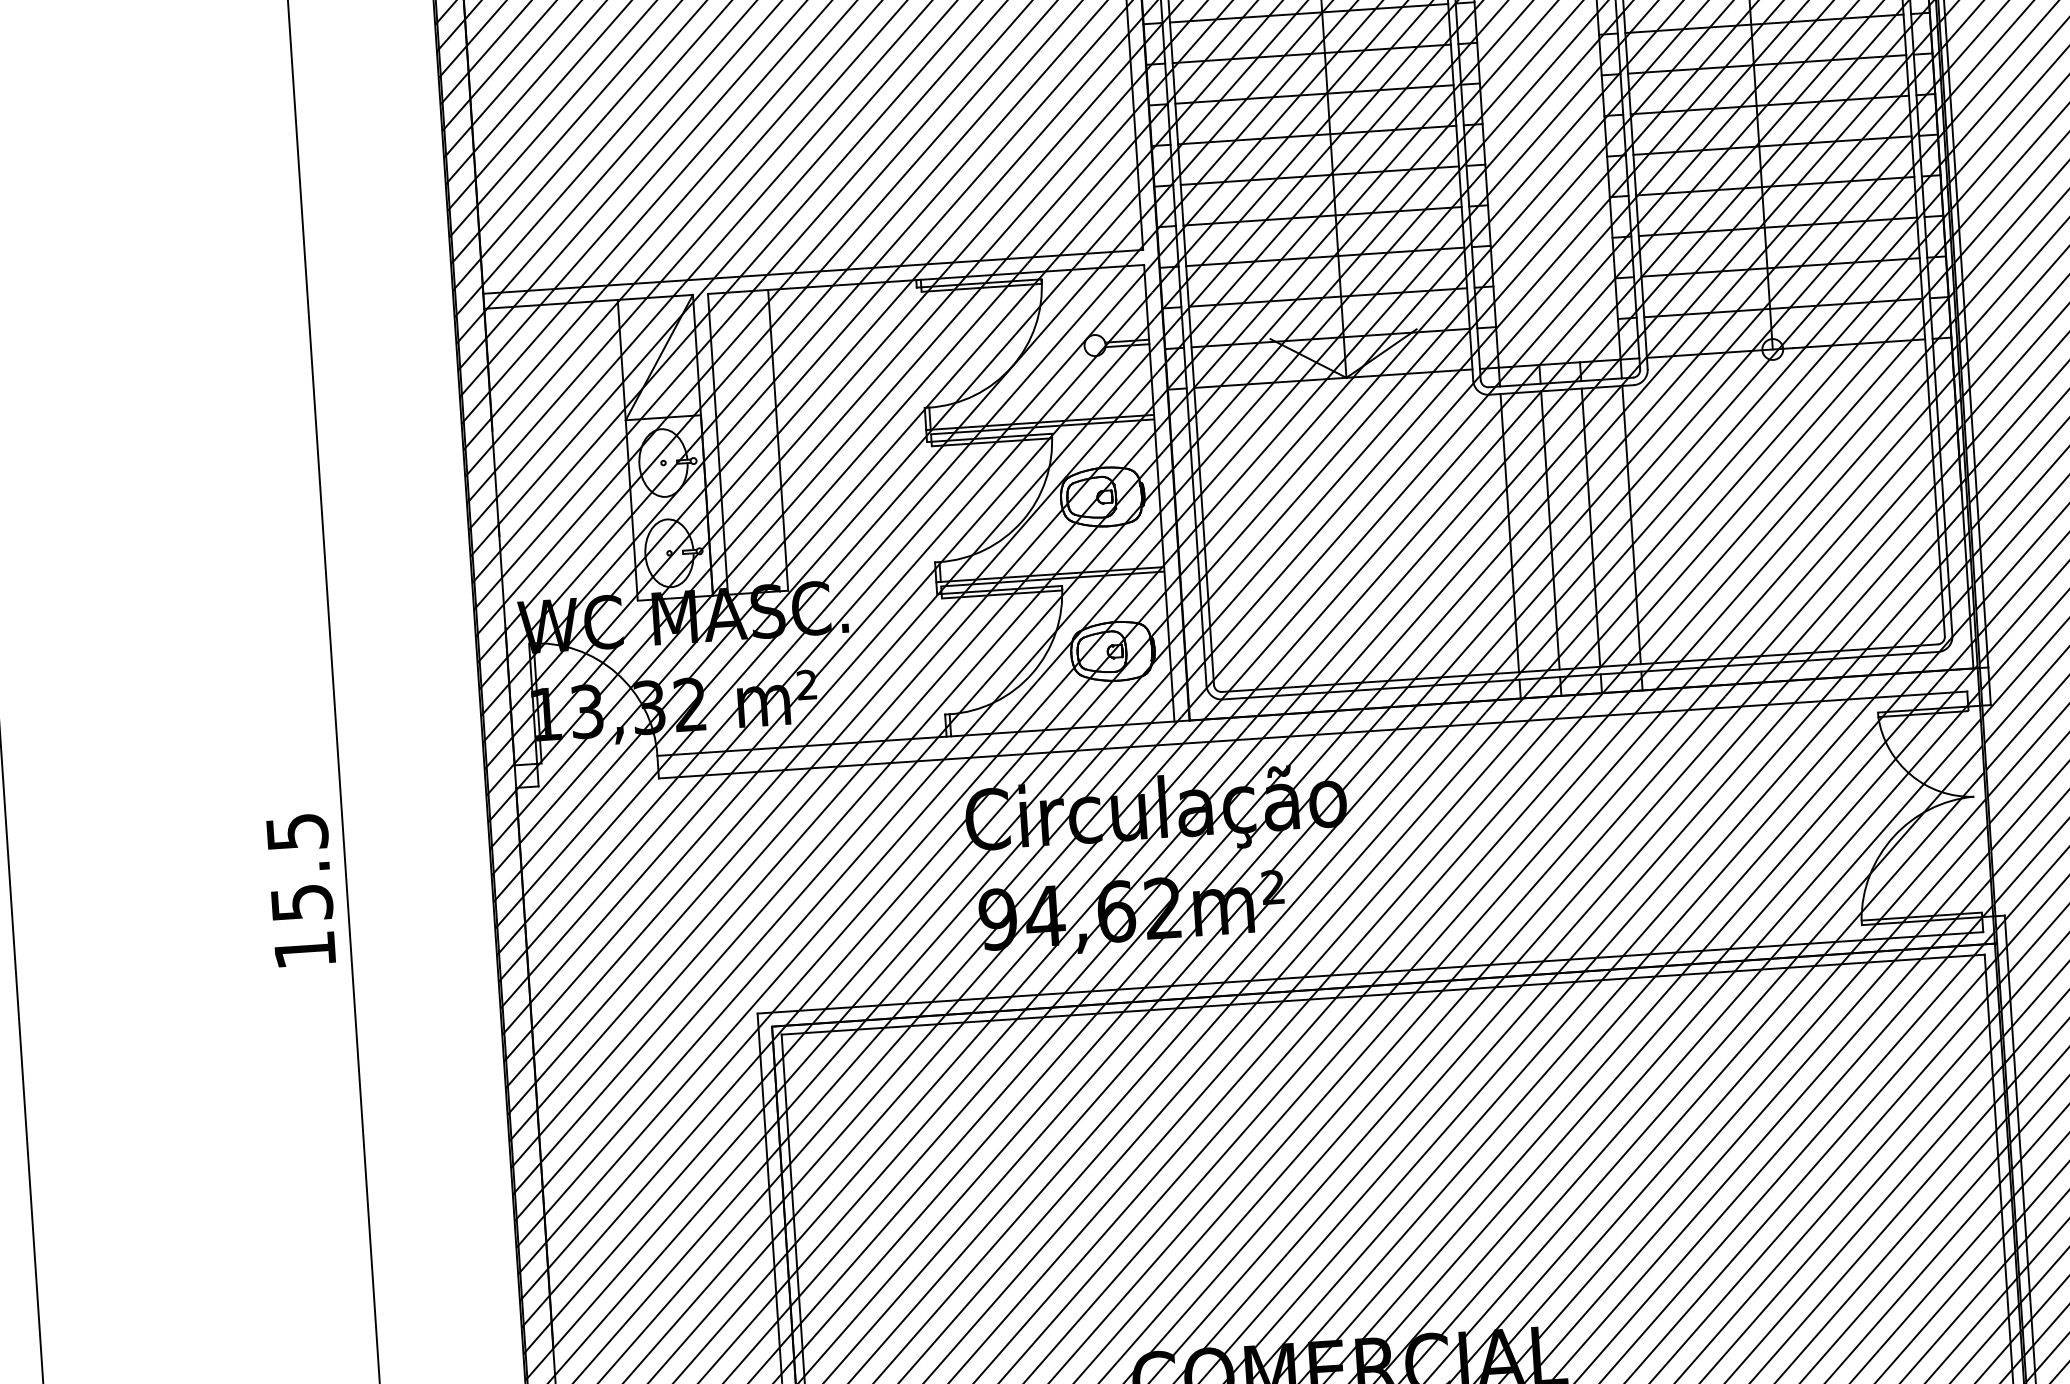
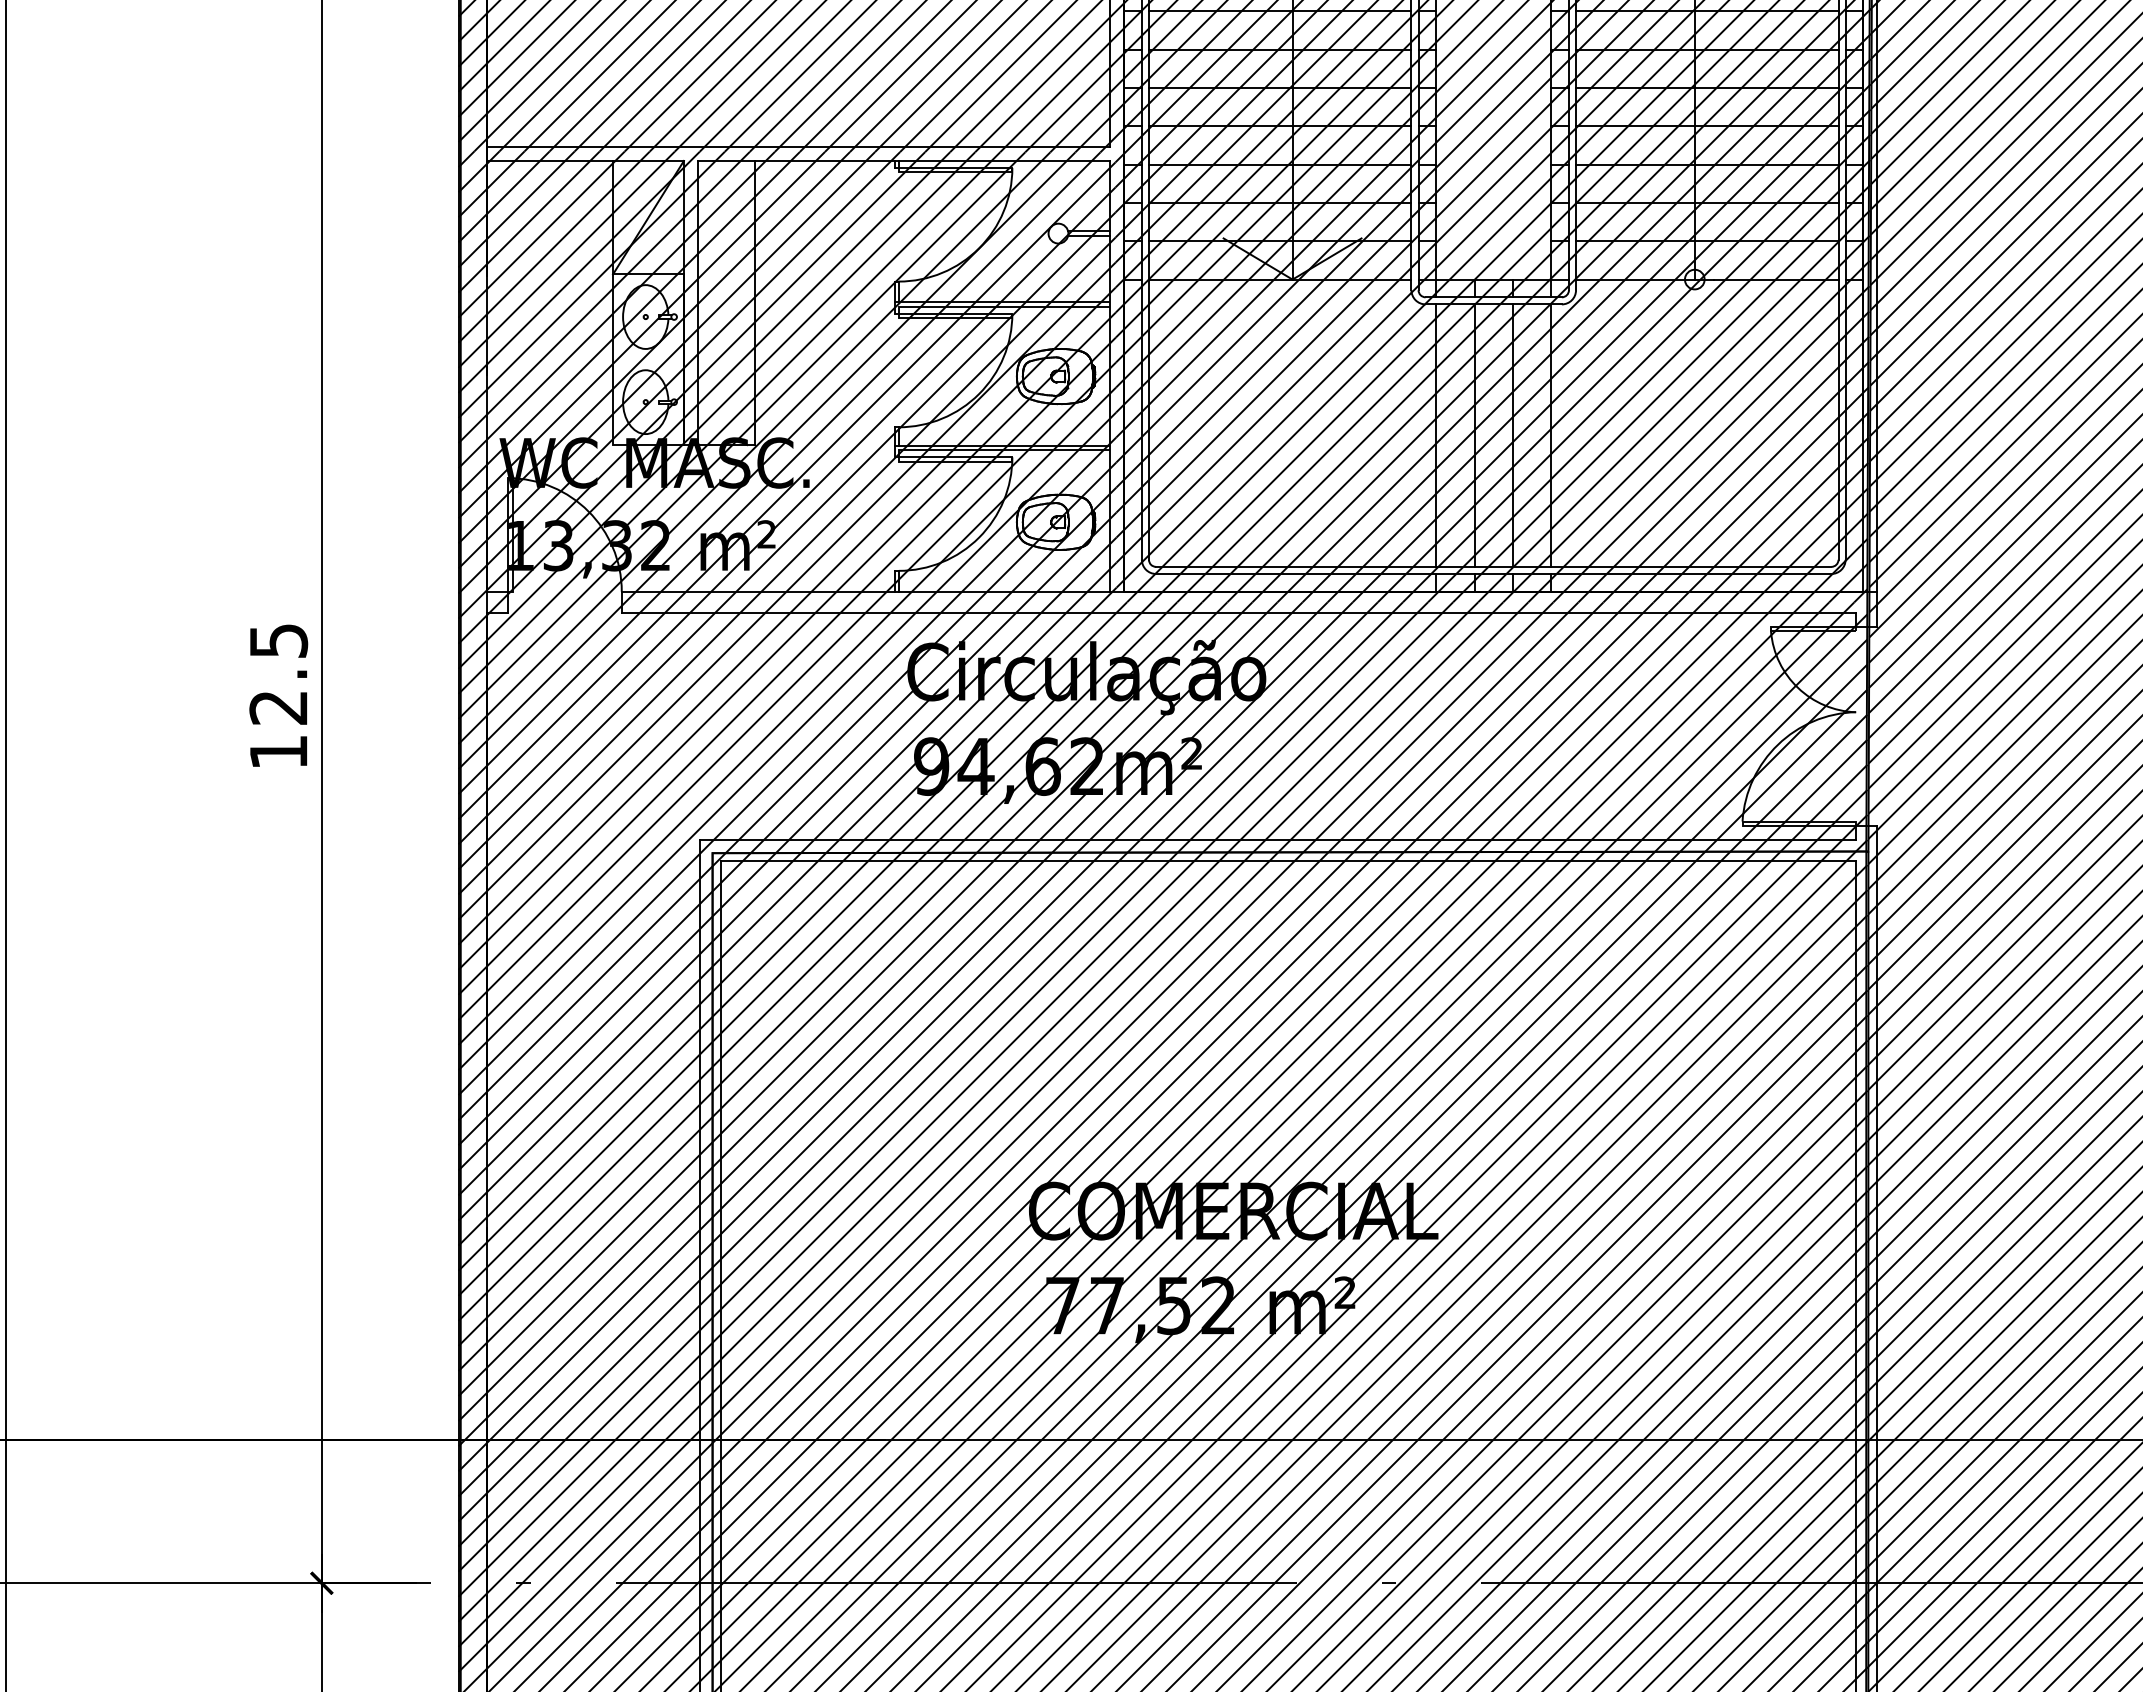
text: (301, 902) -> (278, 707), 15.5 -> 12.5

